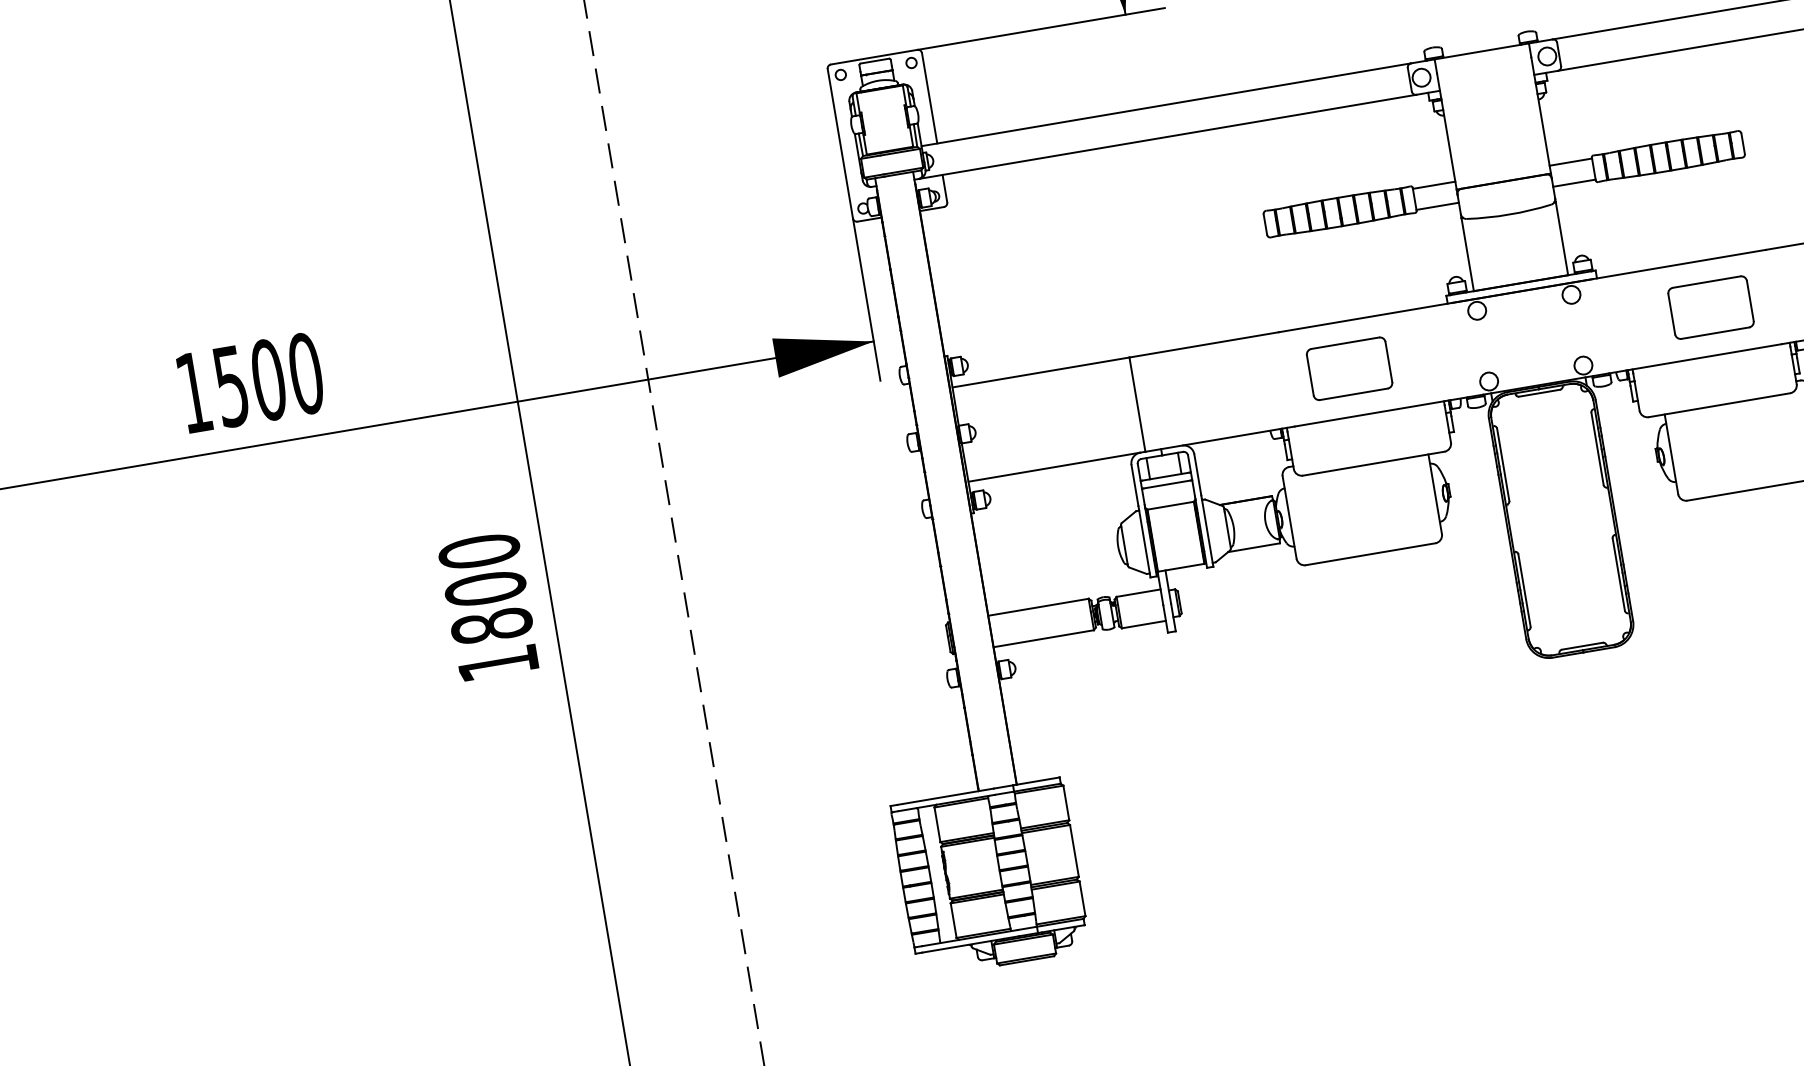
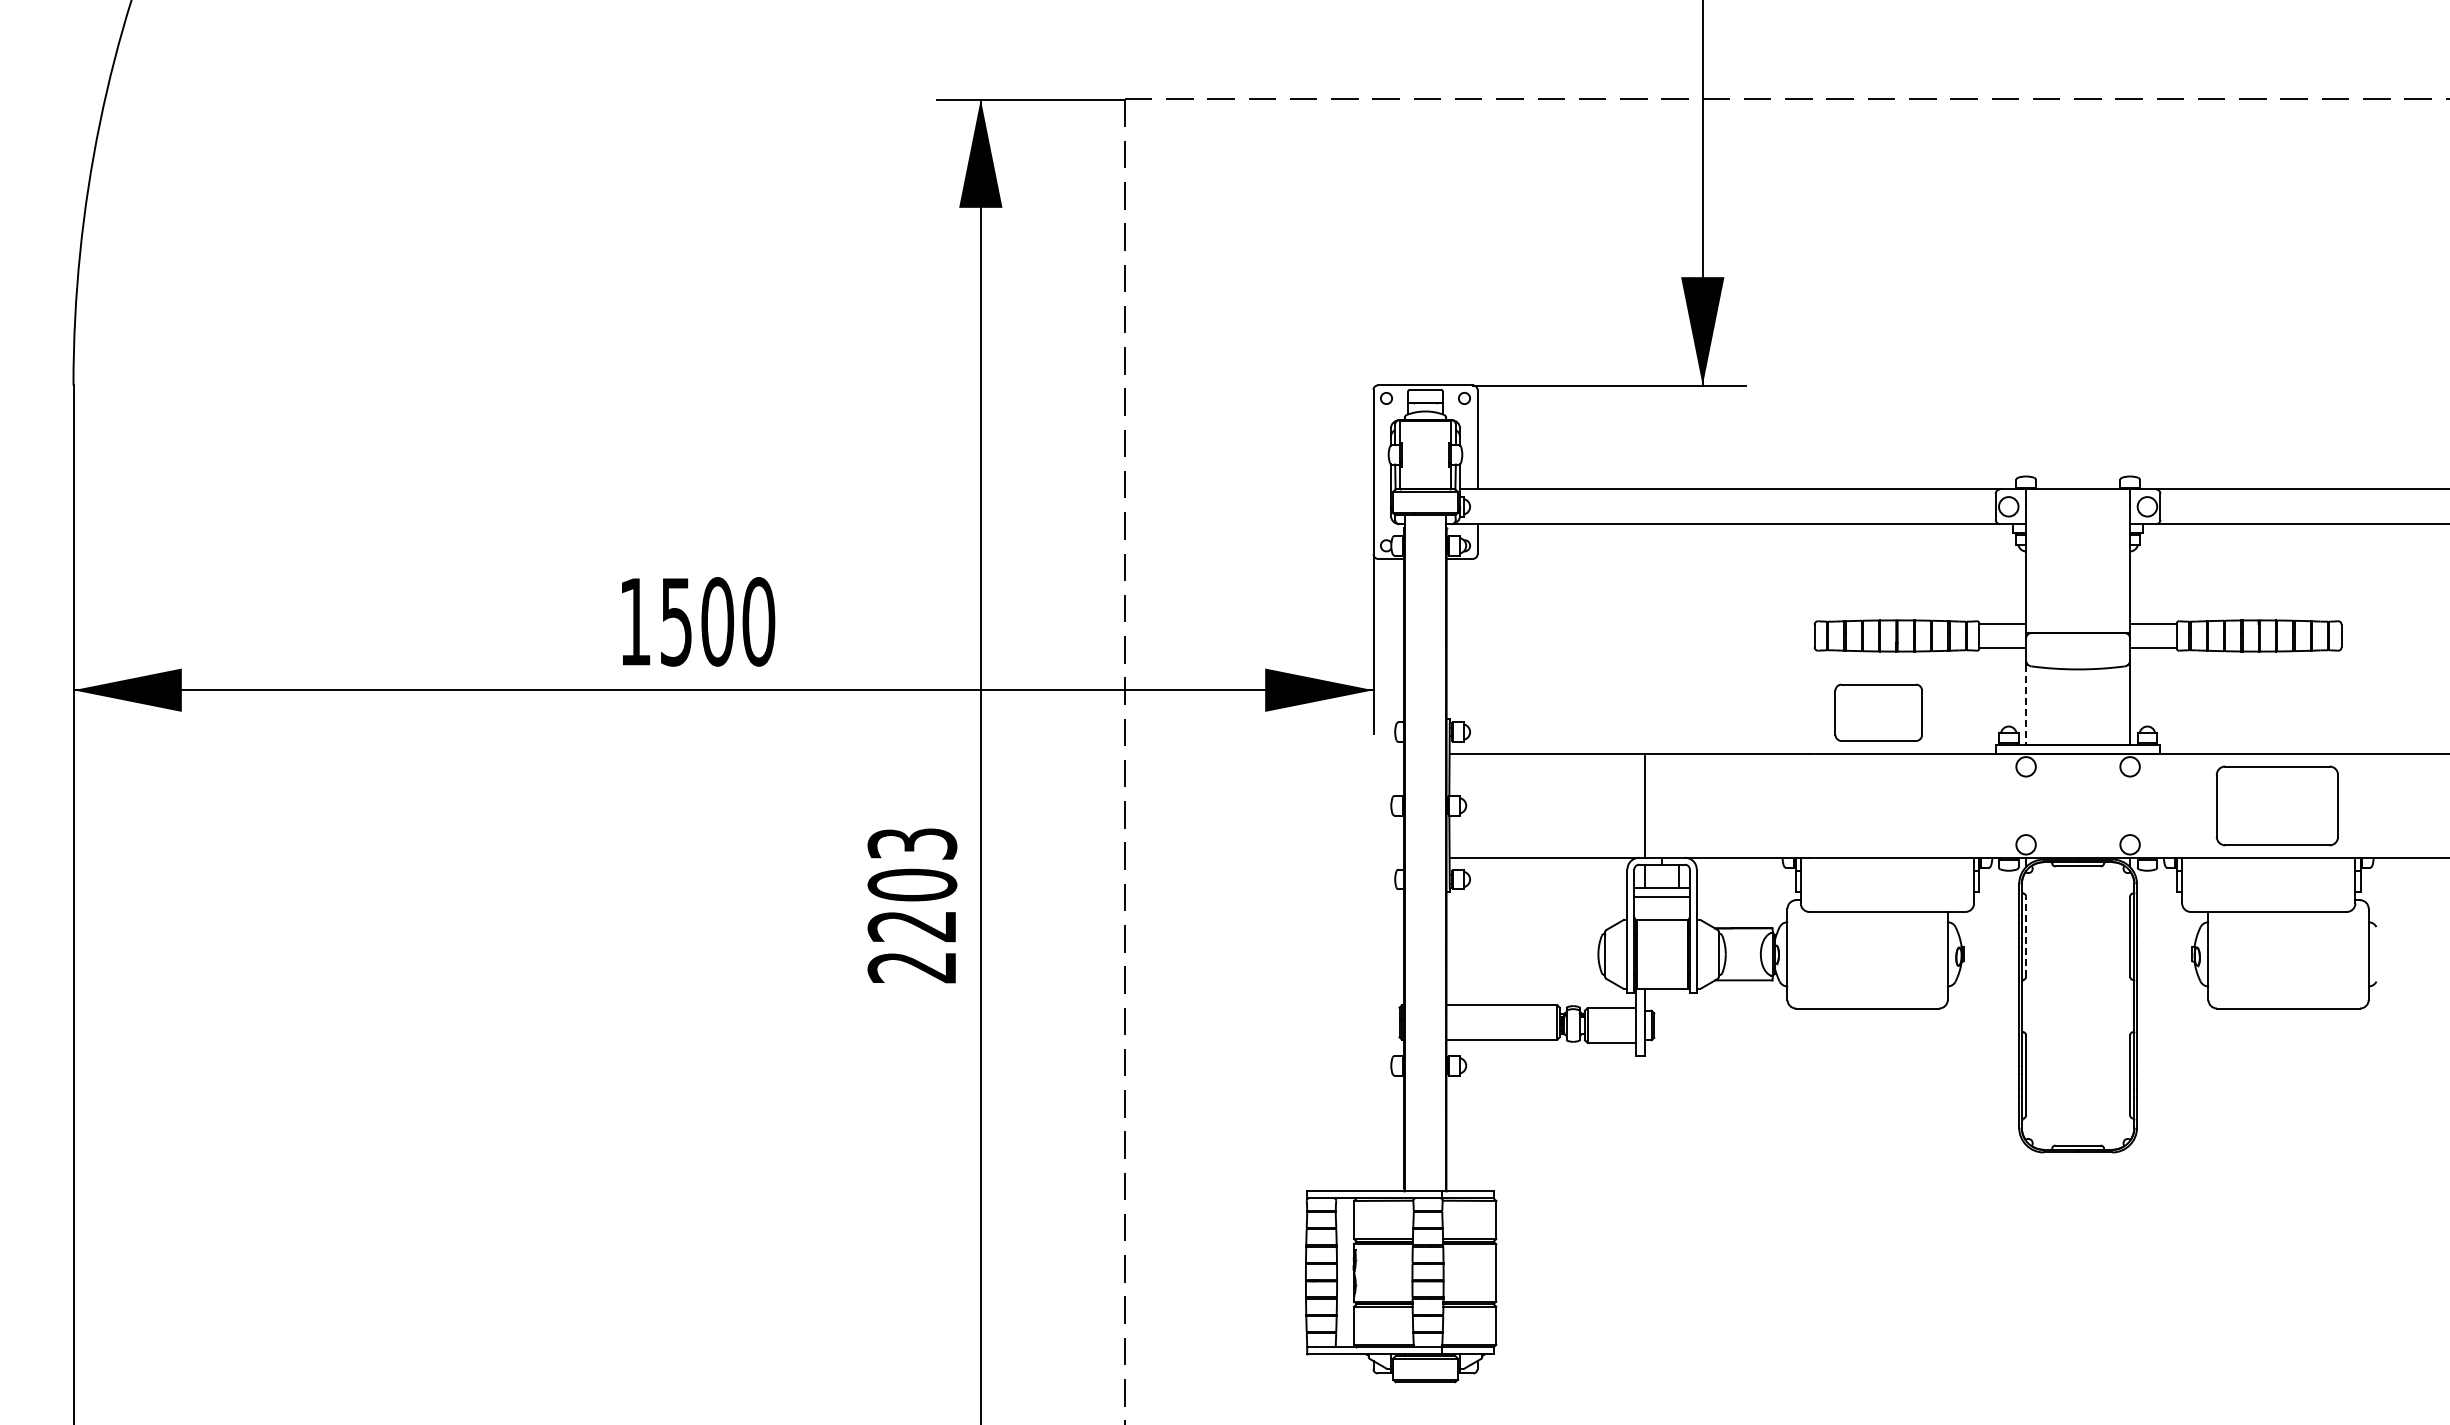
line: (1468, 255) -> (2026, 705), solid -> dashed
part: (1711, 307) -> (2277, 805), size x1.4
part: (1349, 368) -> (1878, 712), moved
line: (1503, 464) -> (2026, 936), solid -> dashed
text: (488, 607) -> (912, 905), 1800 -> 2203

